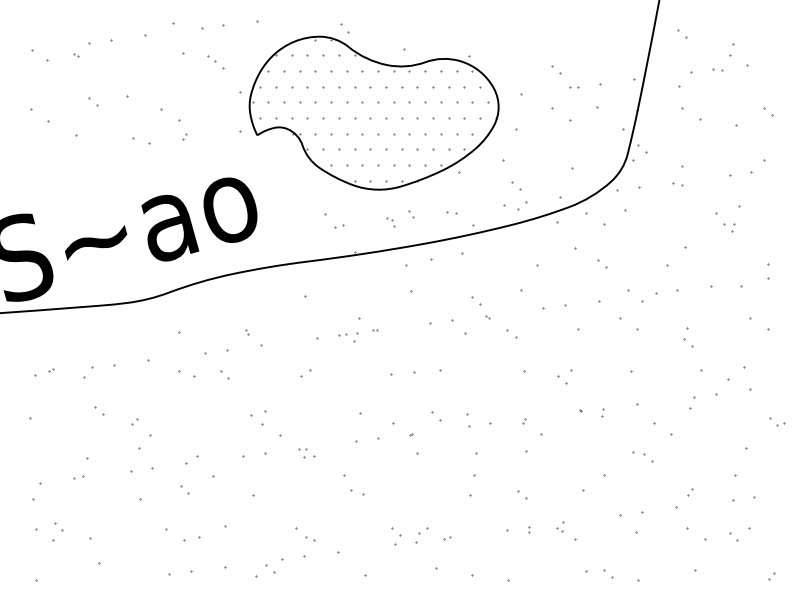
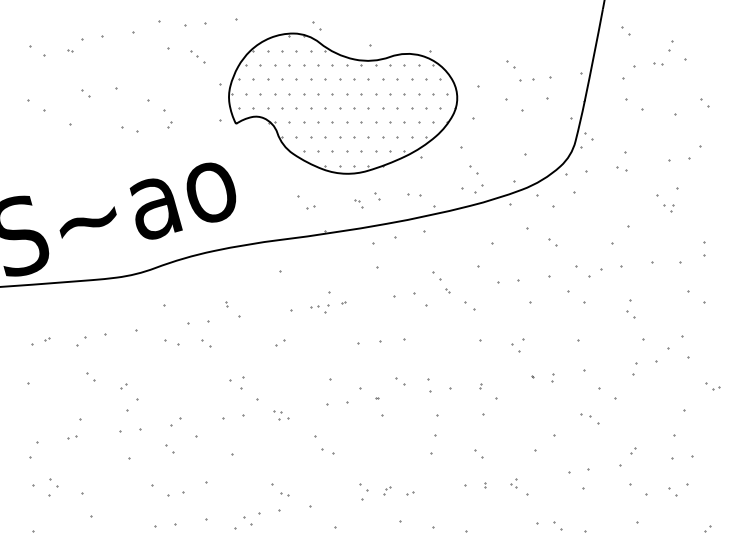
part: (574, 86) -> (526, 79), size x1.6
part: (451, 213) -> (414, 195), size x1.6
part: (421, 535) -> (386, 490), size x0.6

